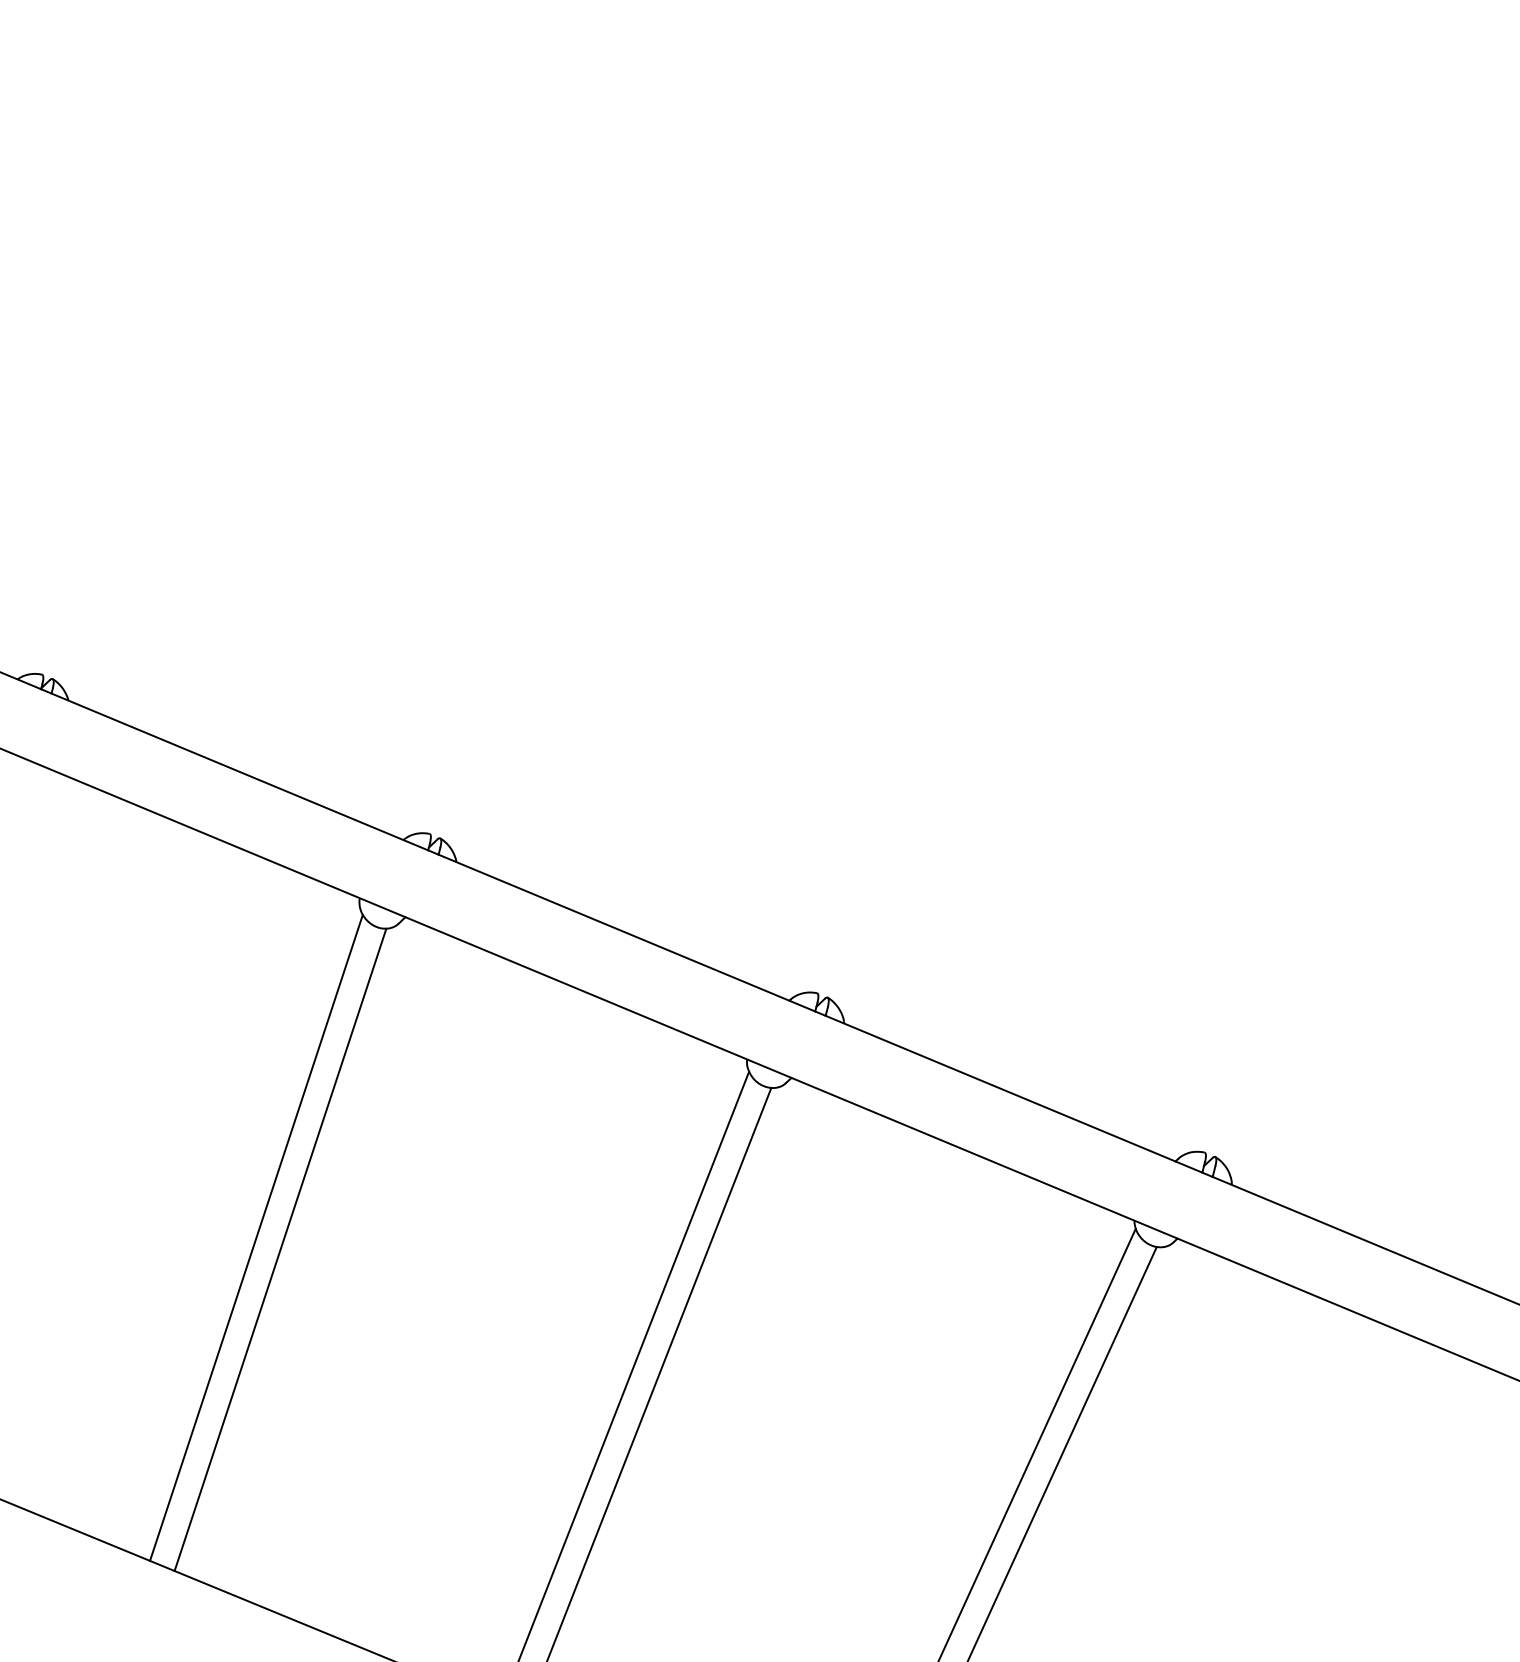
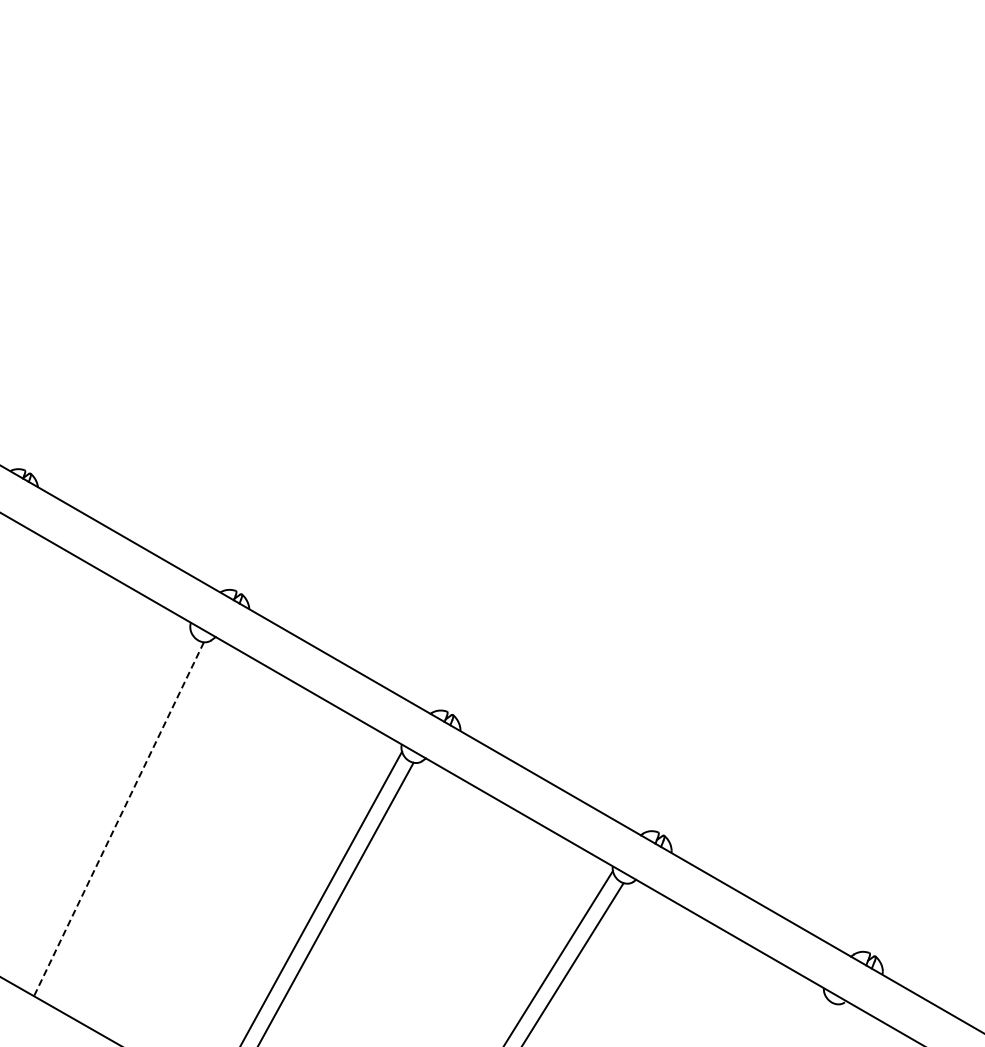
line: (255, 1237) -> (105, 810), removed
line: (279, 1250) -> (118, 819), solid -> dashed

